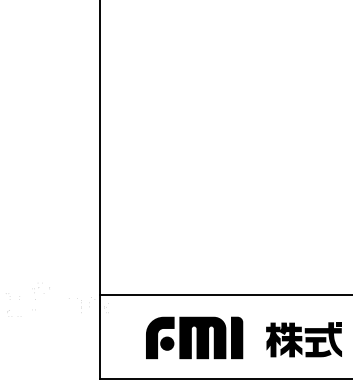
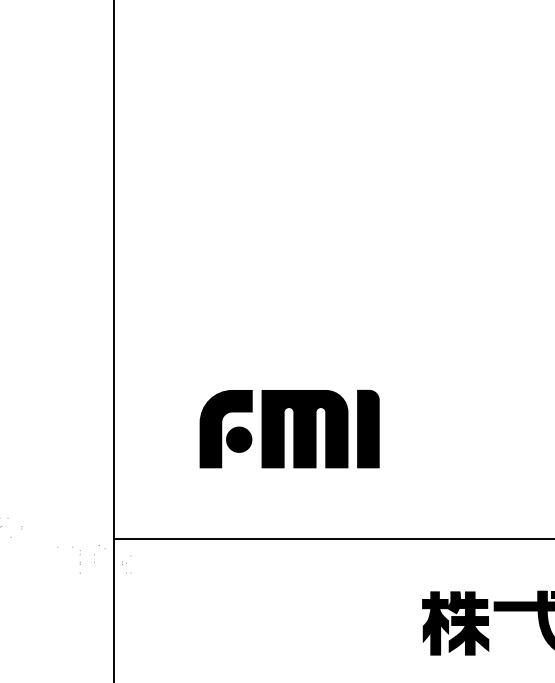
part: (194, 337) -> (289, 428), moved
fill: (318, 347) -> (519, 637), removed

